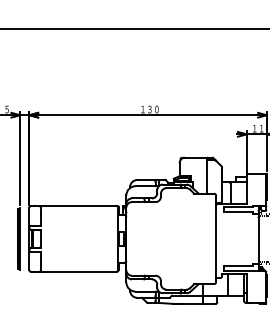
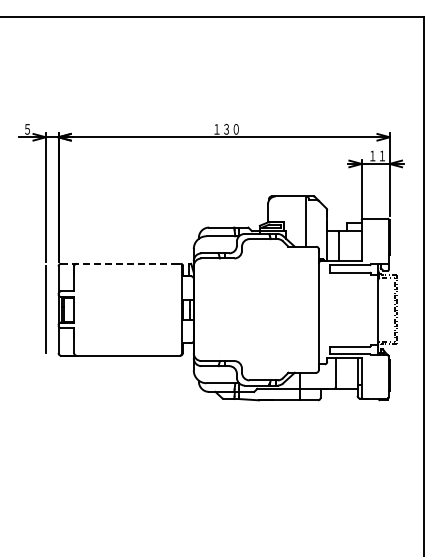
line: (74, 205) -> (121, 263), solid -> dashed
fill: (17, 238) -> (42, 309), removed

